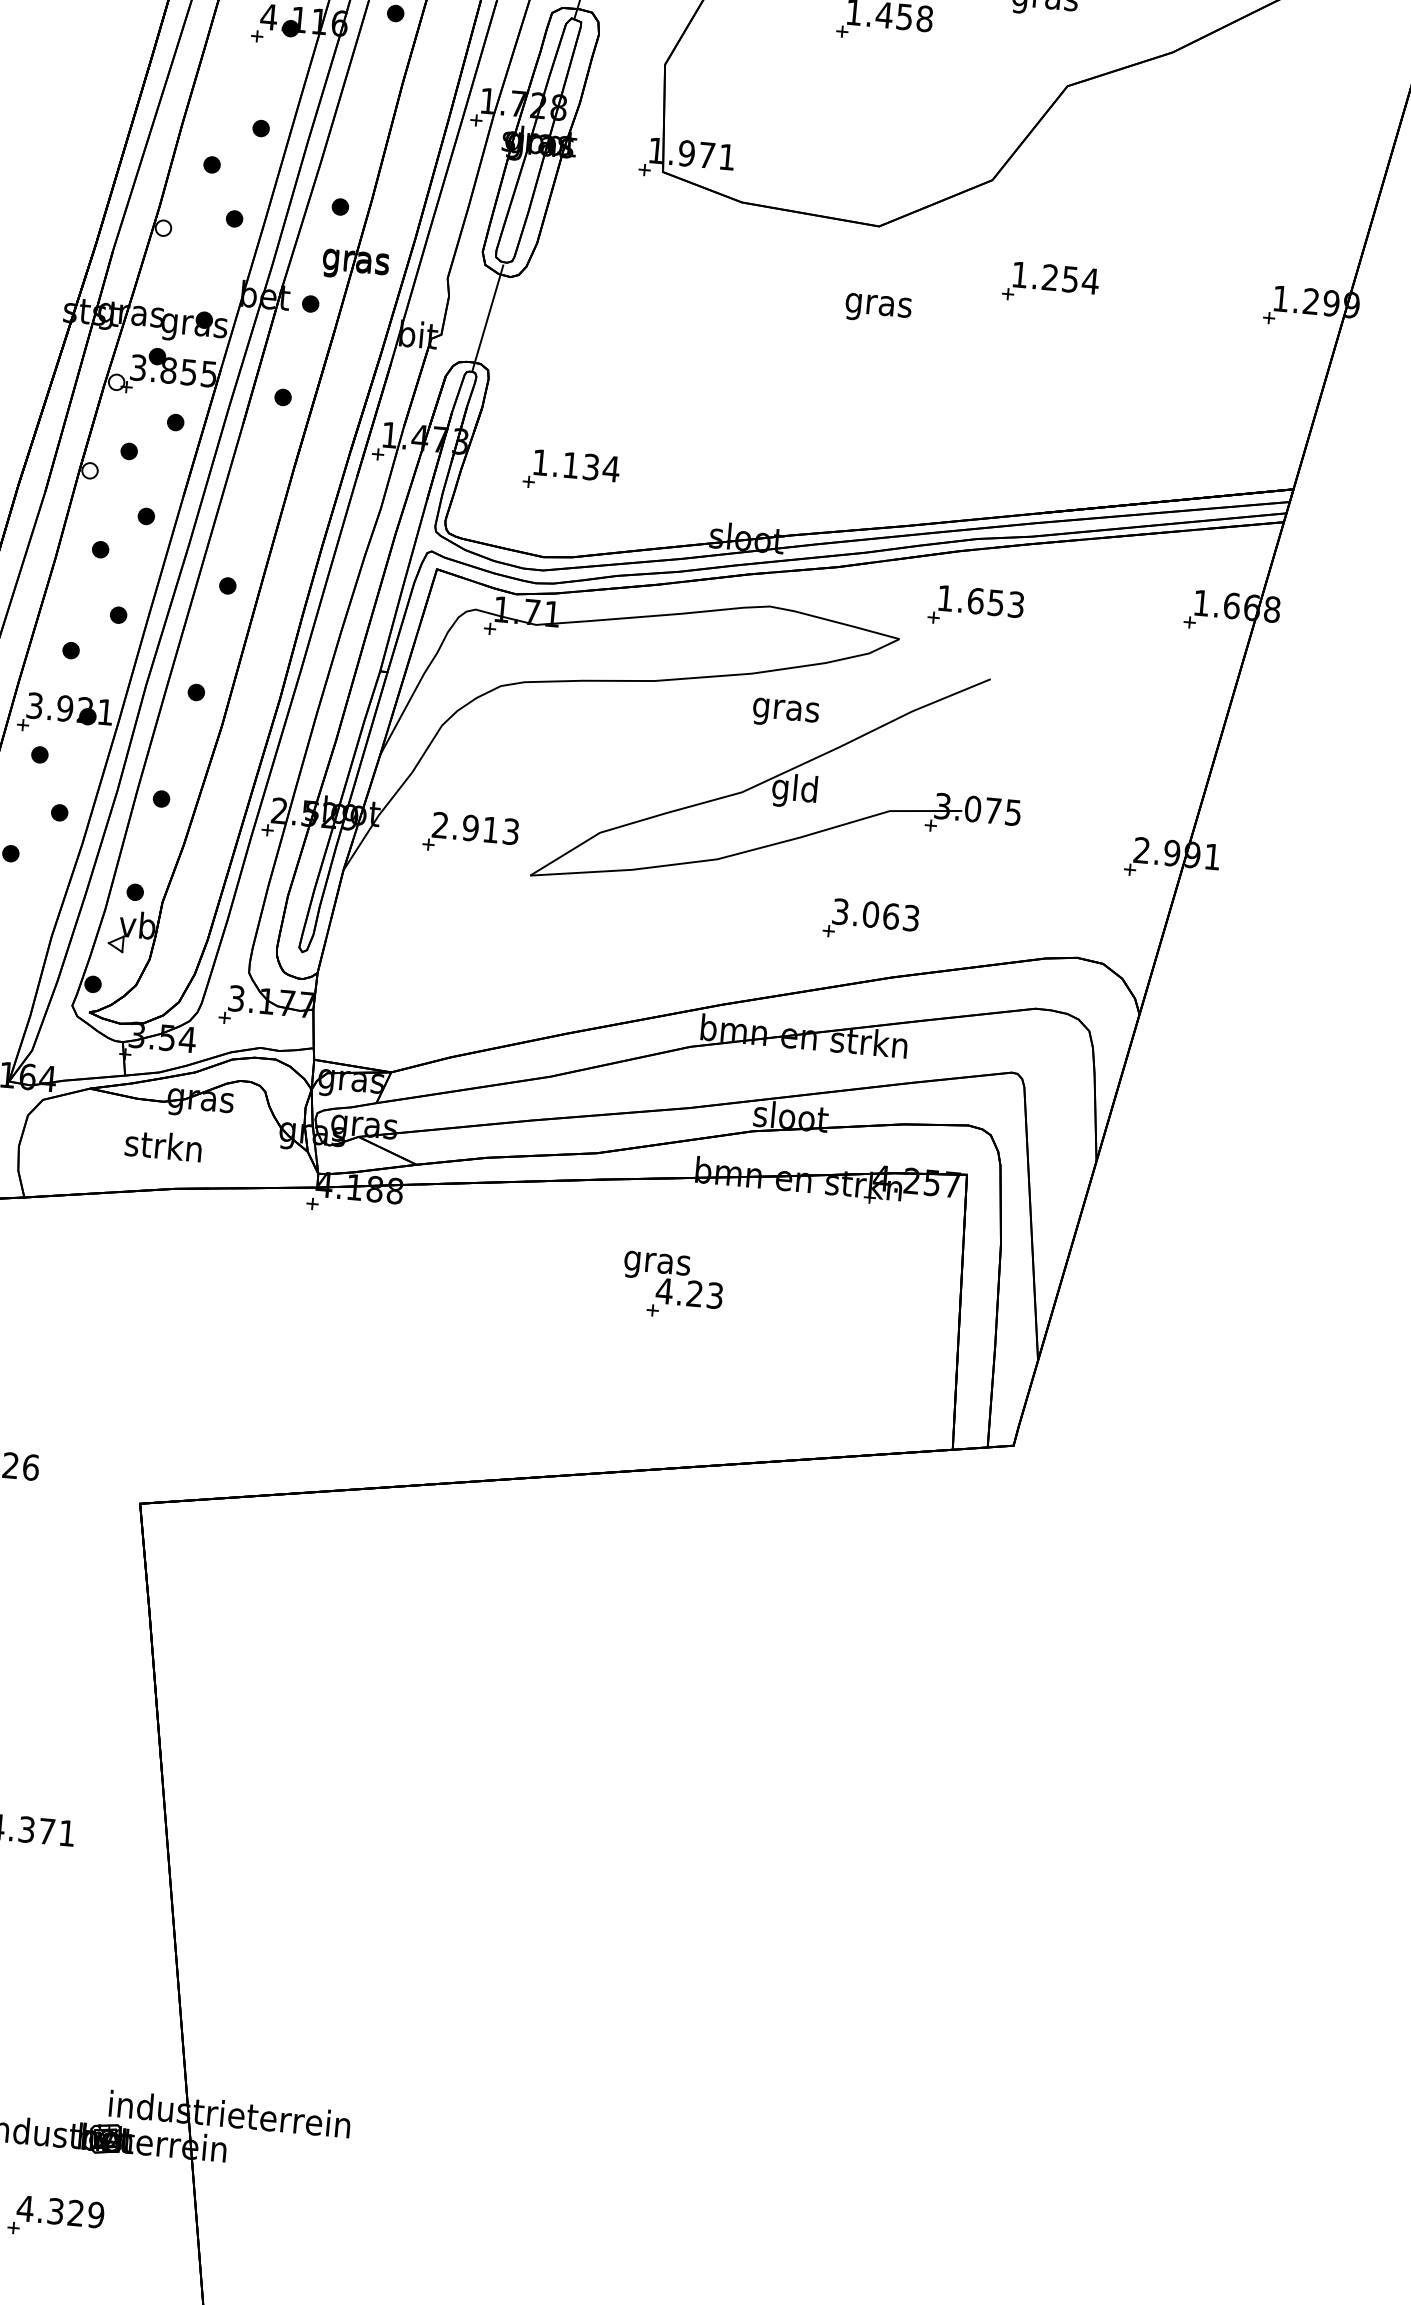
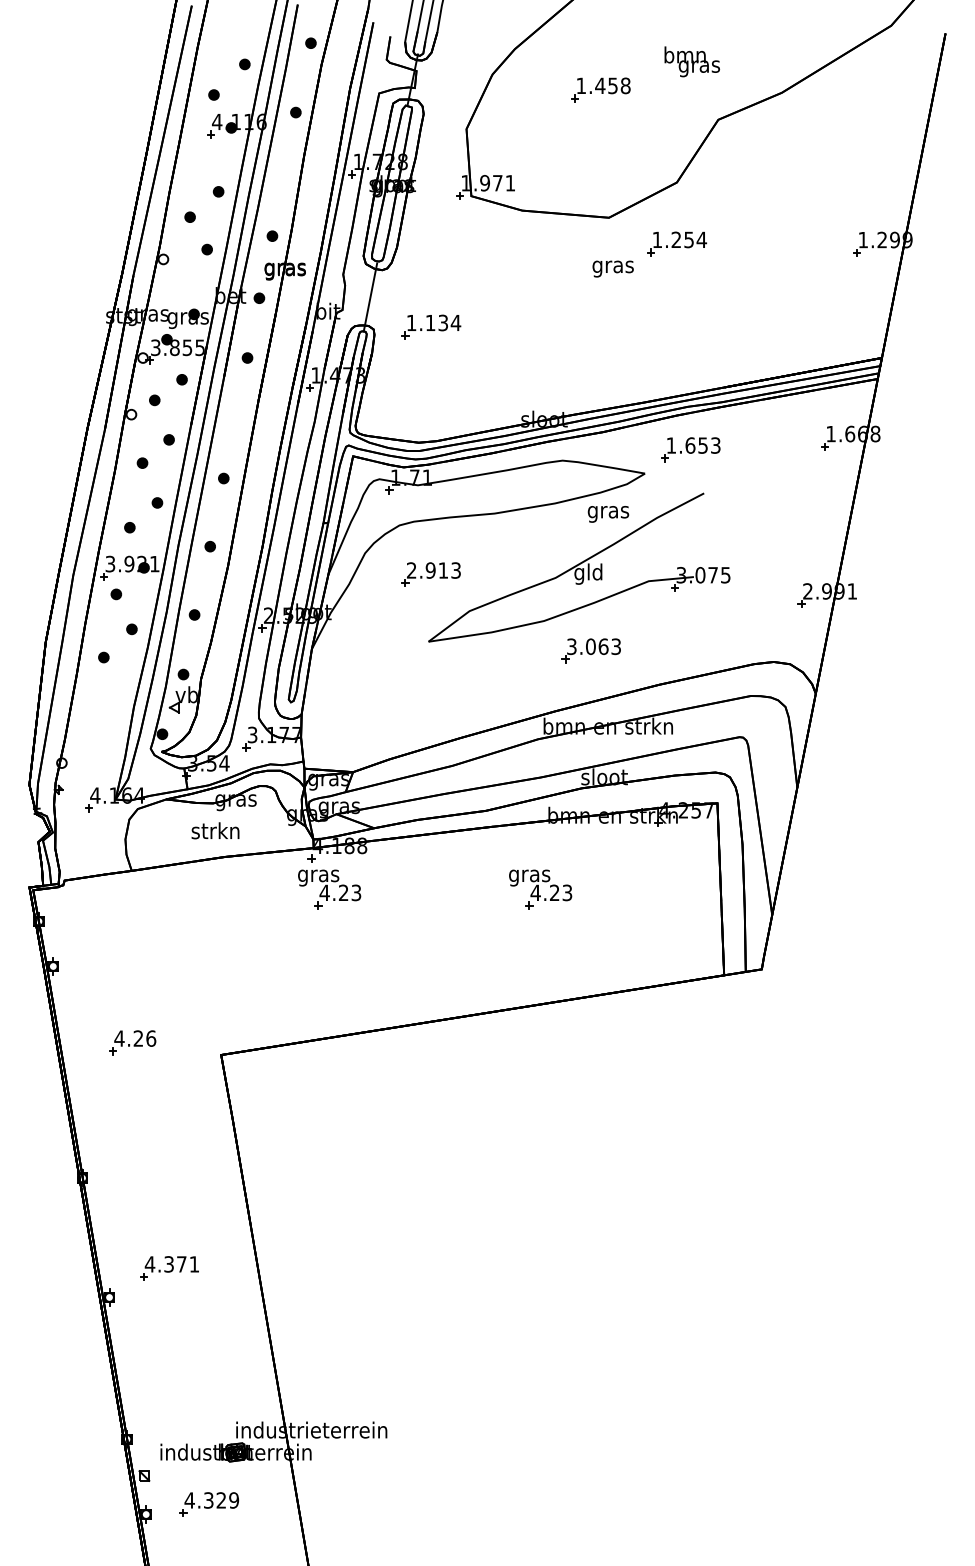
part: (1049, 283) -> (676, 243), moved
part: (571, 471) -> (431, 326), moved
text: (785, 713) -> (608, 514), moved
part: (469, 834) -> (430, 574), moved
part: (869, 920) -> (590, 650), moved
part: (336, 1255) -> (329, 889), added

